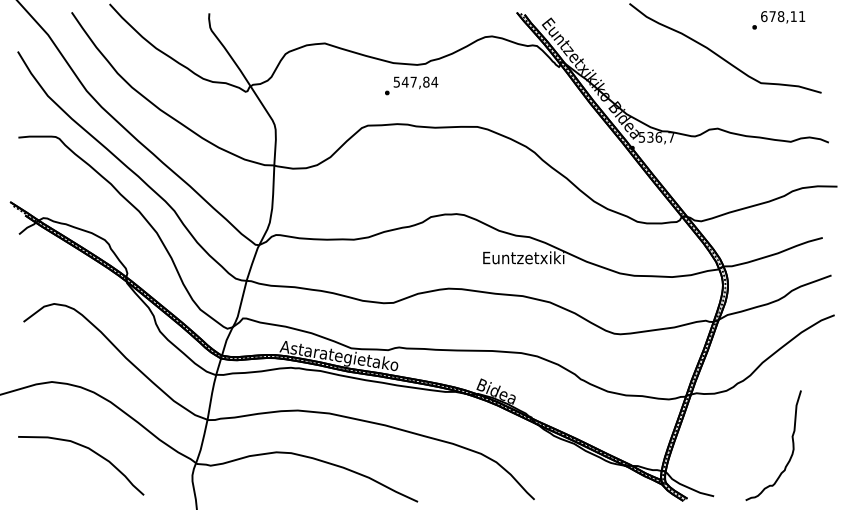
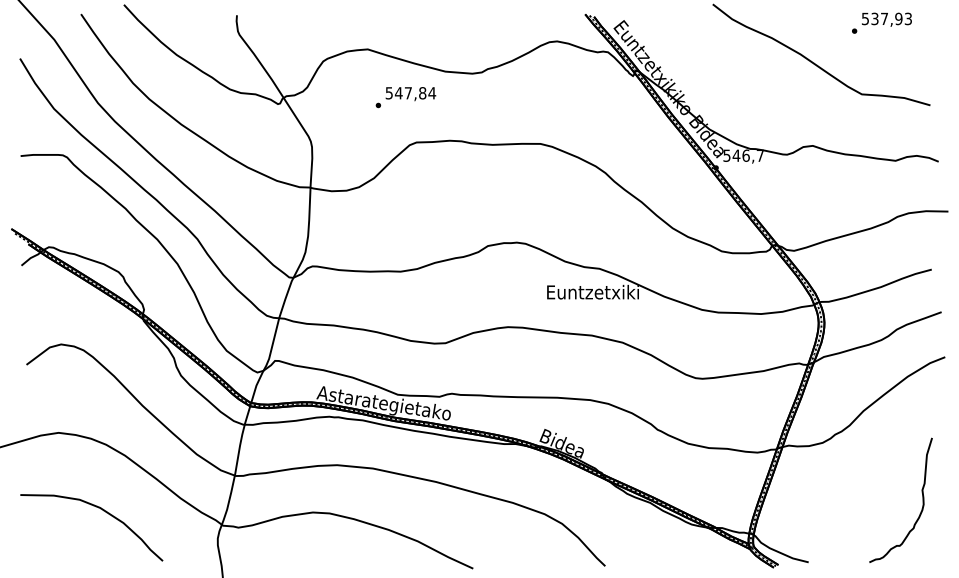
text: (783, 16) -> (887, 18), 678,11 -> 537,93
text: (411, 85) -> (405, 97), moved
text: (650, 136) -> (736, 154), 536,7 -> 546,7
curve: (792, 445) -> (922, 500), moved

